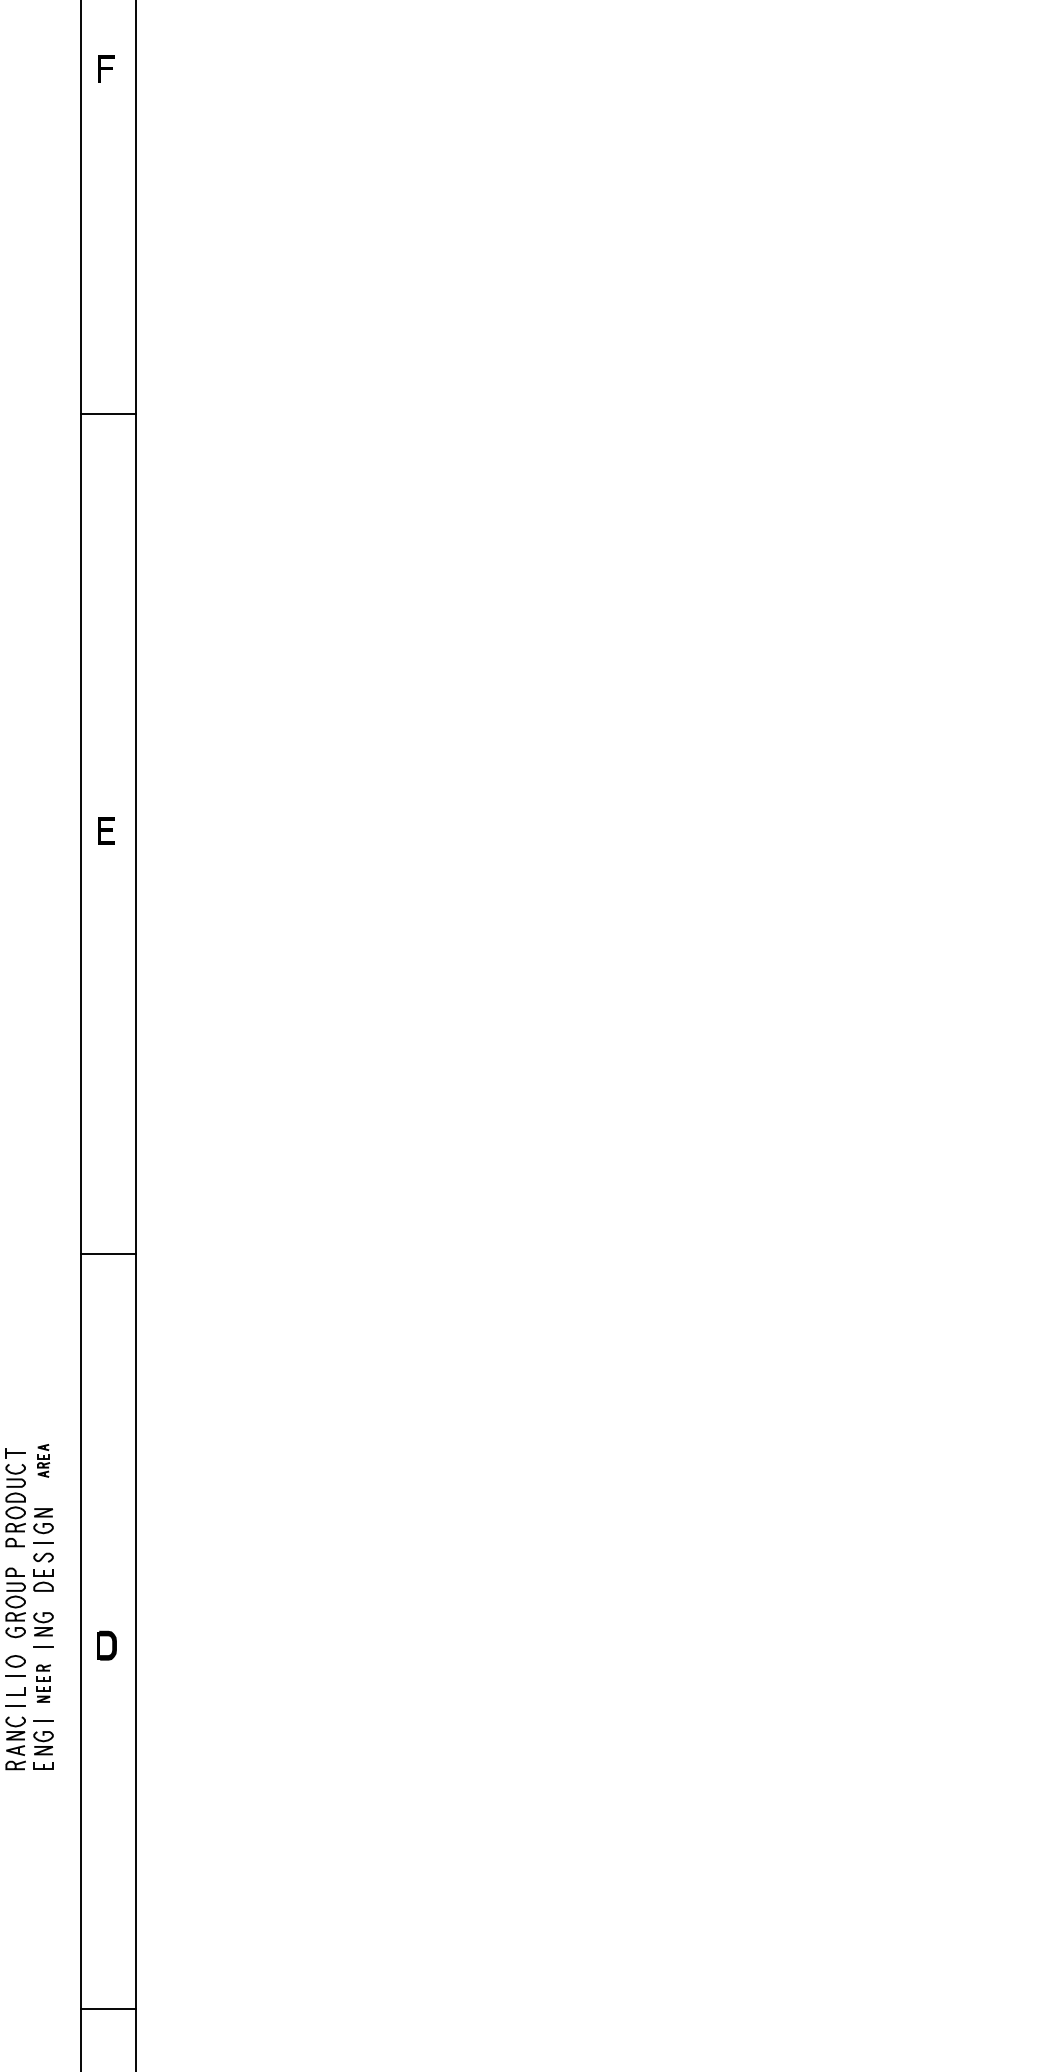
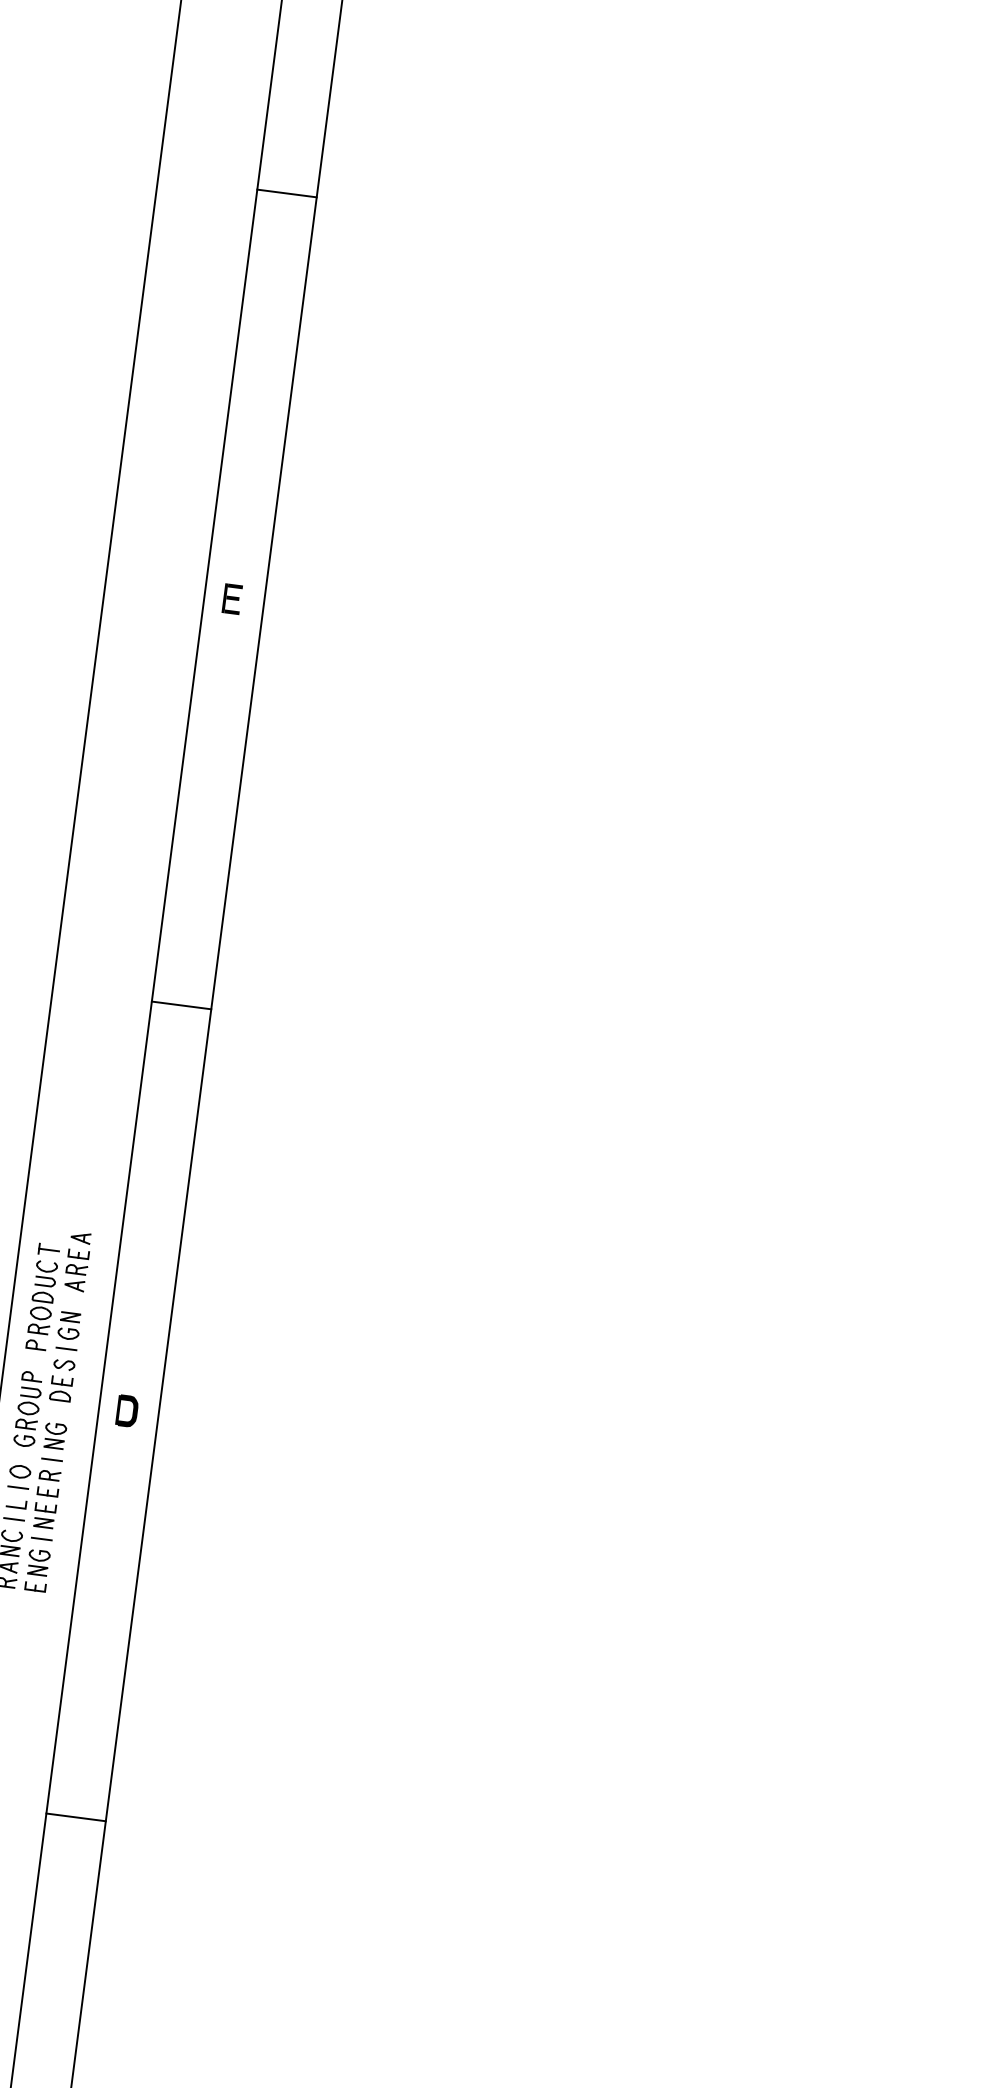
line: (108, 414) -> (286, 193), moved
line: (108, 1253) -> (181, 1005), moved
part: (43, 1460) -> (77, 1261), size x1.67
part: (106, 1645) -> (126, 1410), moved
part: (43, 1683) -> (46, 1499), size x1.43
line: (108, 2008) -> (76, 1817), moved

